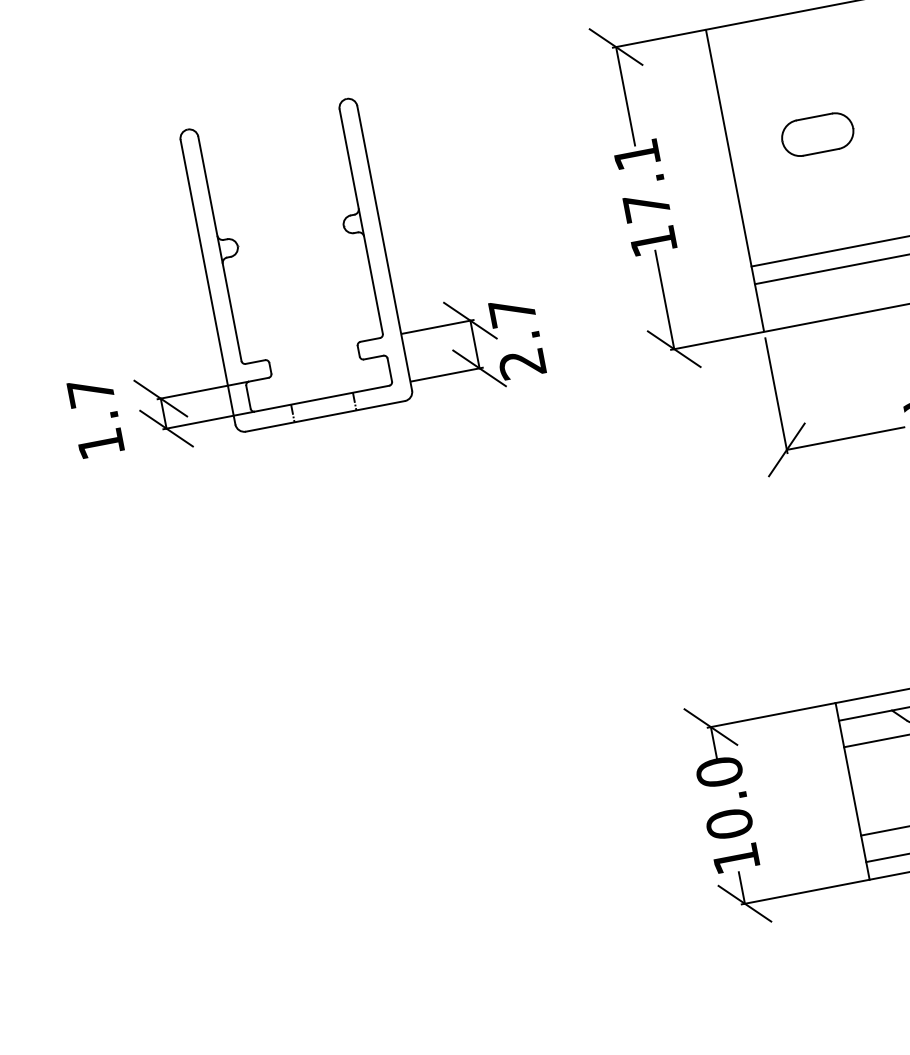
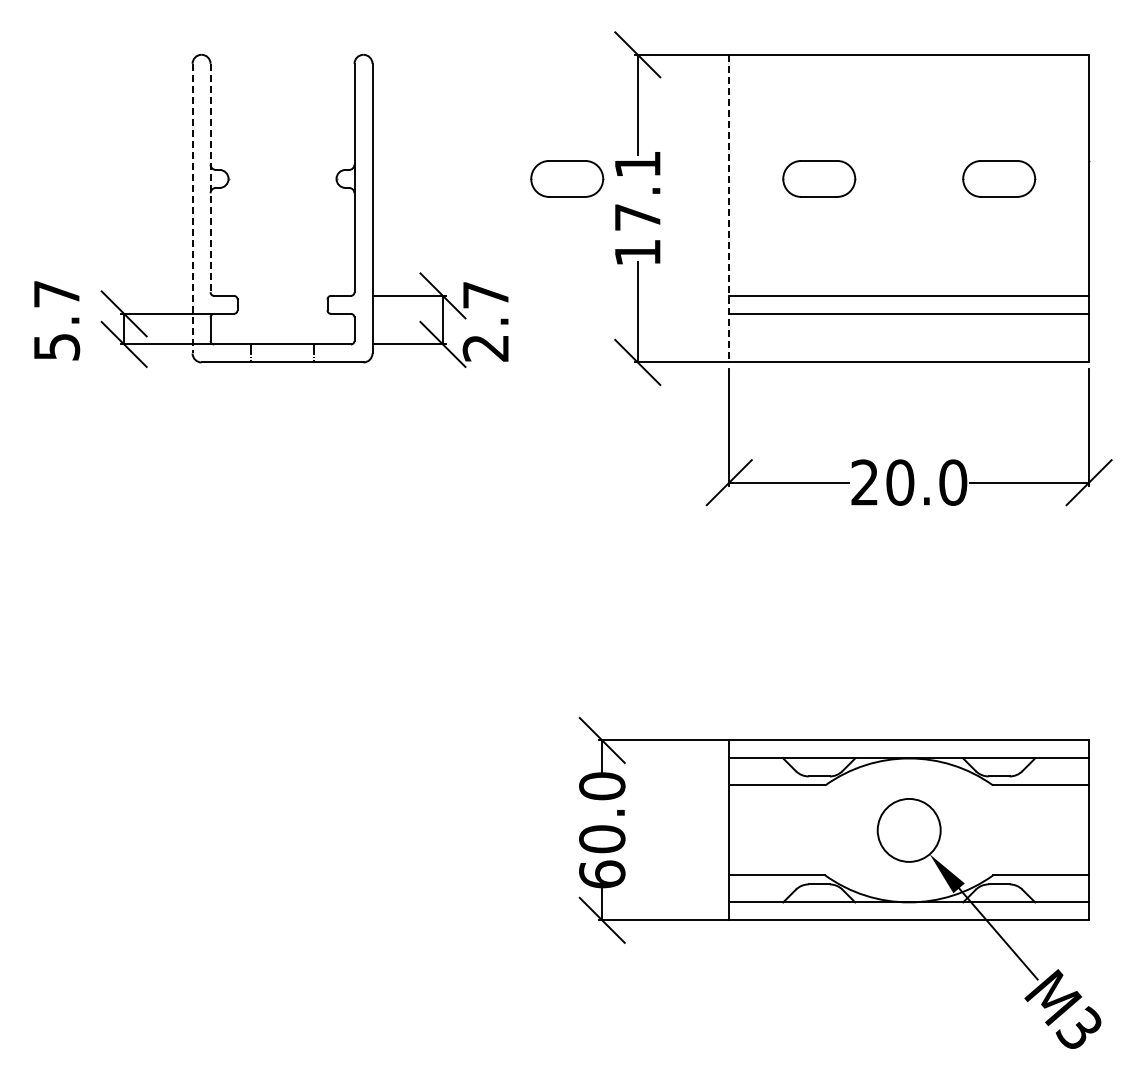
line: (735, 180) -> (729, 208), solid -> dashed
part: (570, 181) -> (567, 178), added
line: (219, 249) -> (210, 178), solid -> dashed
line: (207, 282) -> (192, 208), solid -> dashed
text: (101, 444) -> (57, 347), 1.7 -> 5.7
text: (736, 858) -> (602, 874), 10.0 -> 60.0

